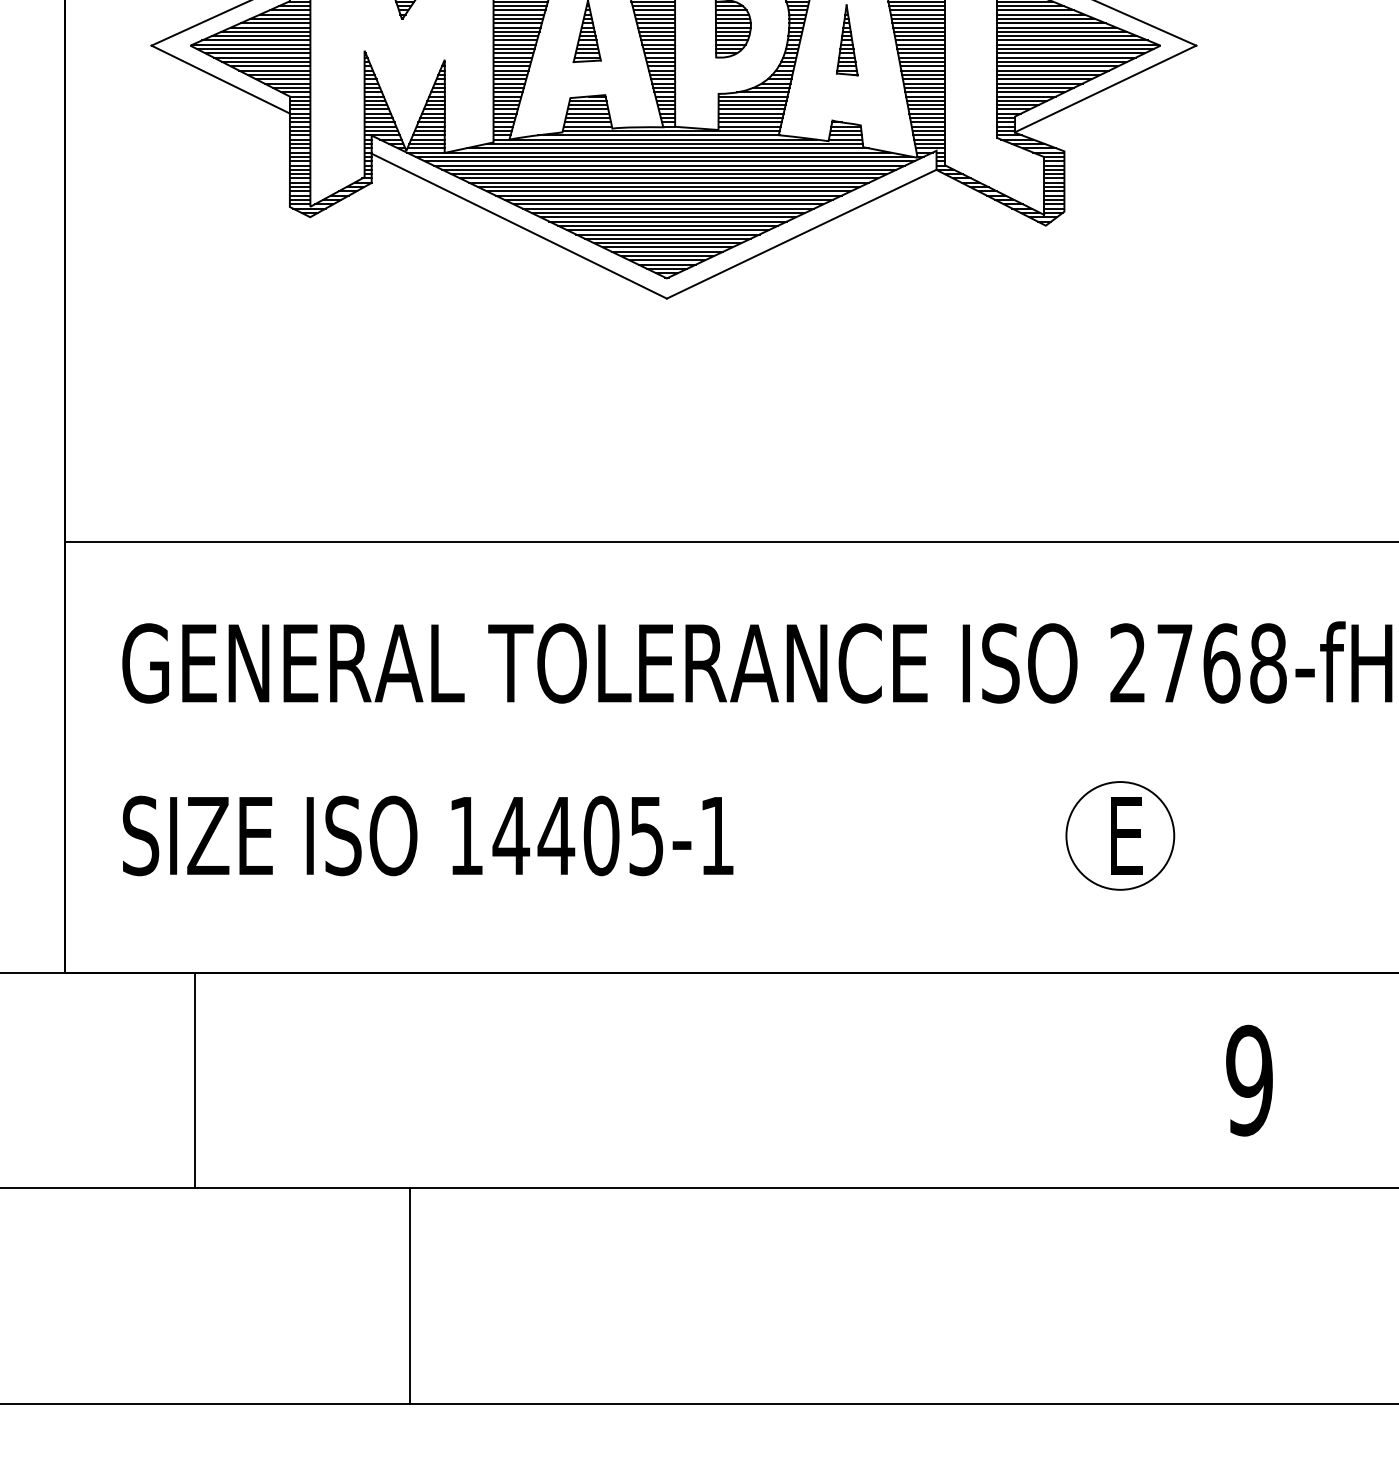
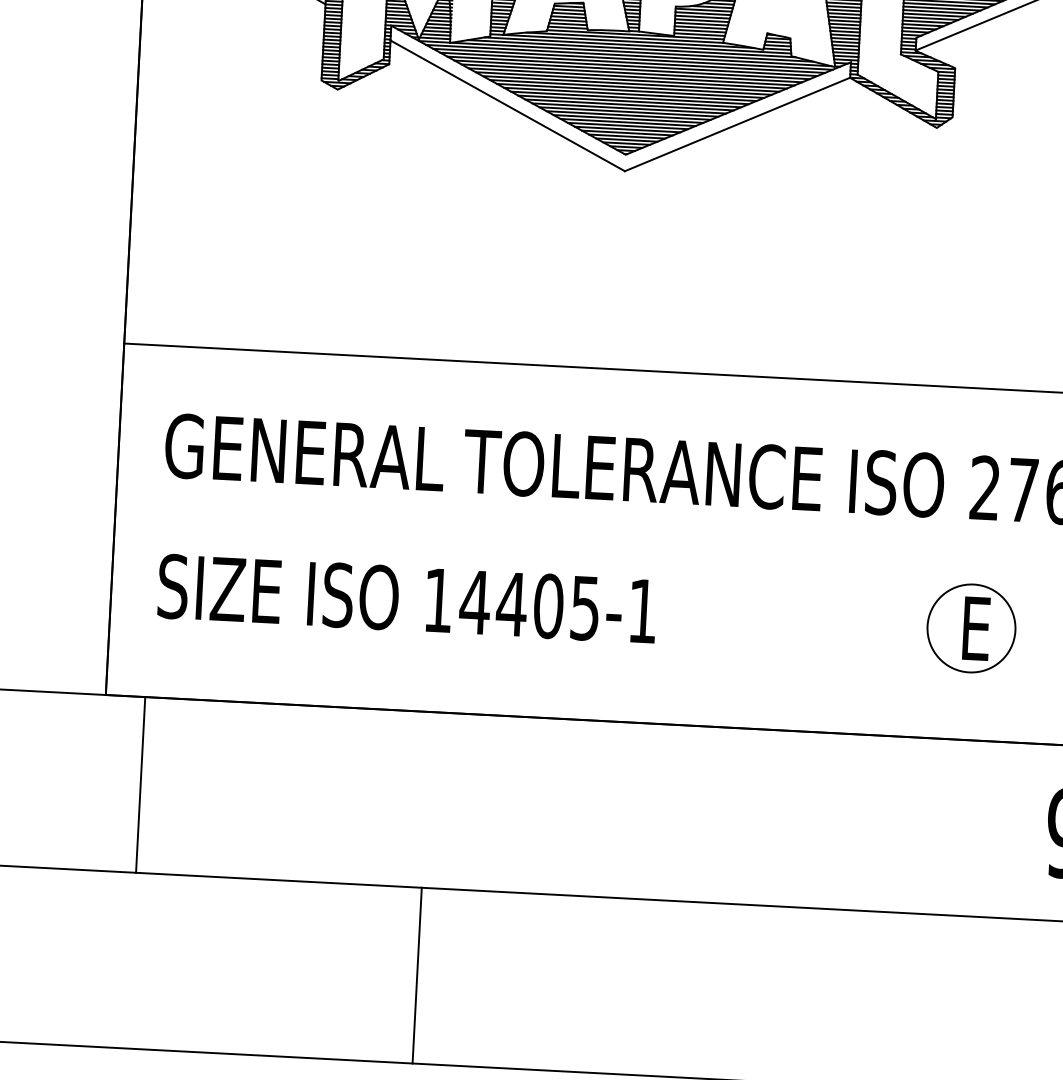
line: (194, 1080) -> (140, 784), moved
line: (410, 1296) -> (417, 975), moved

